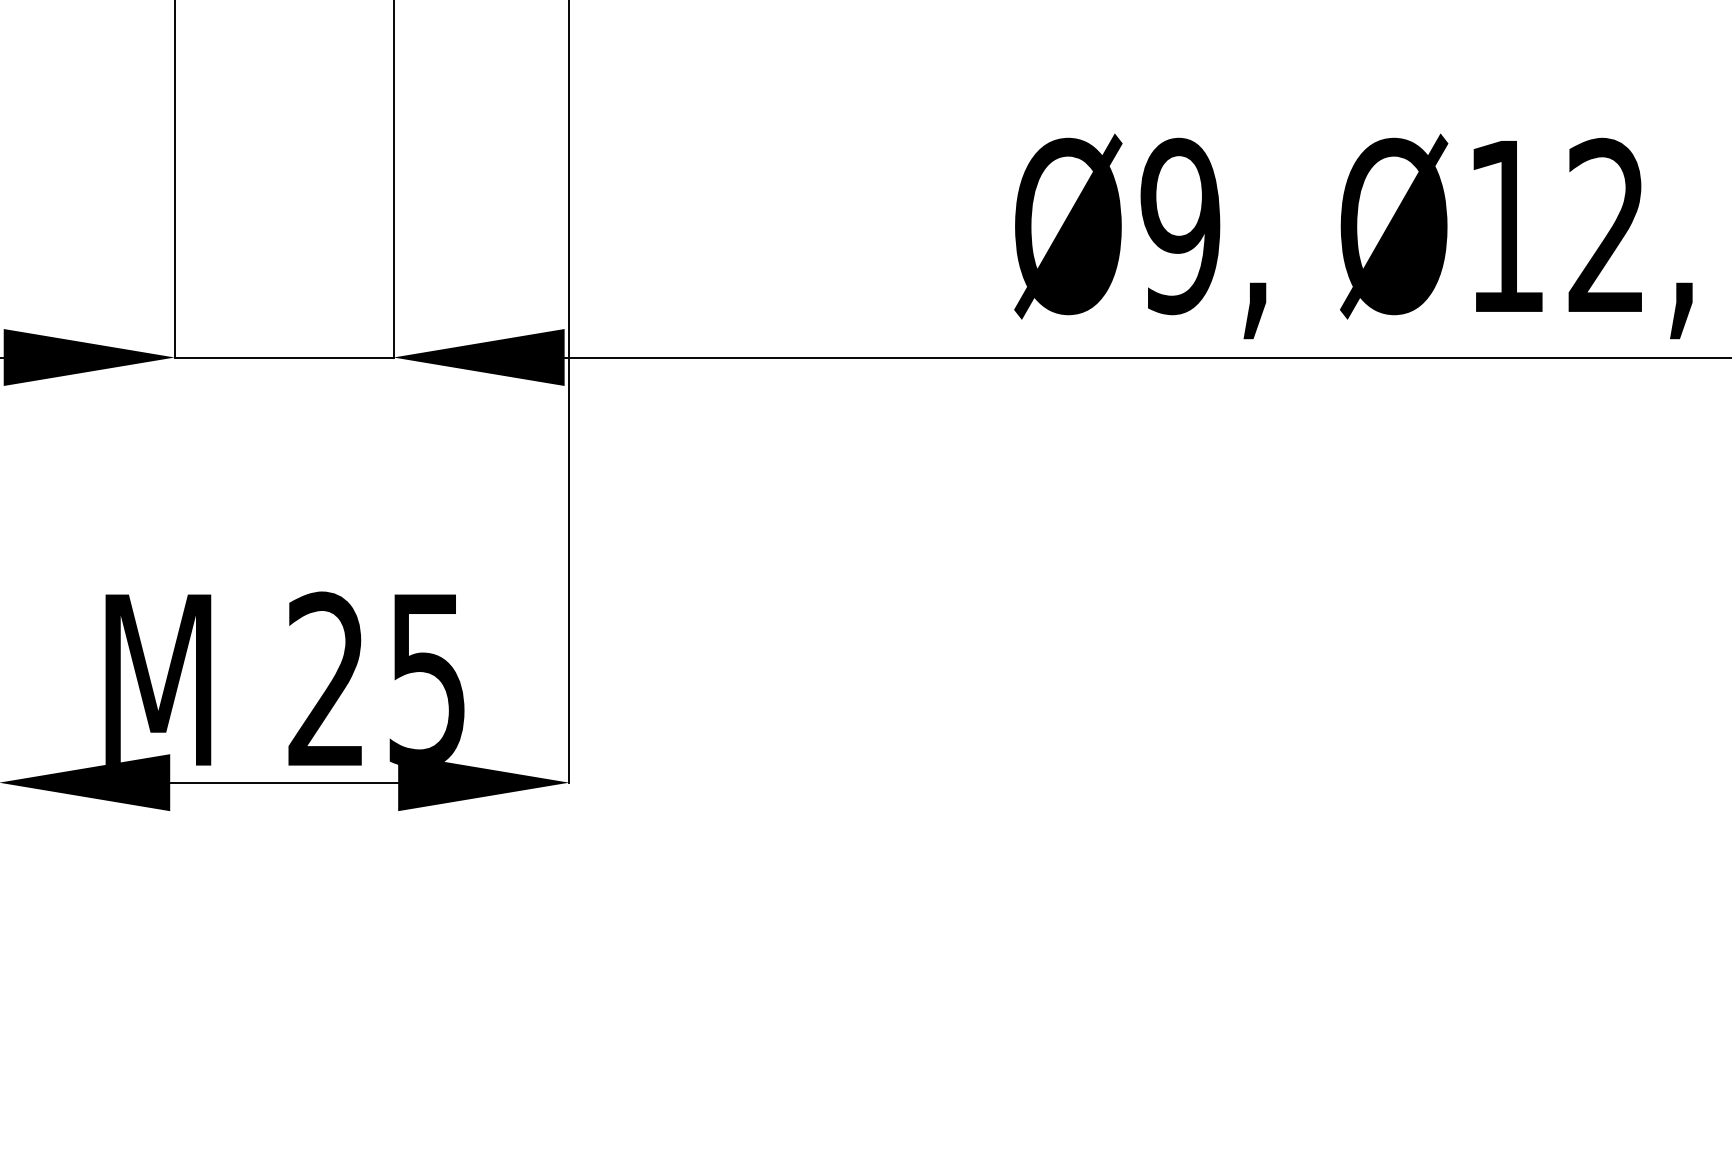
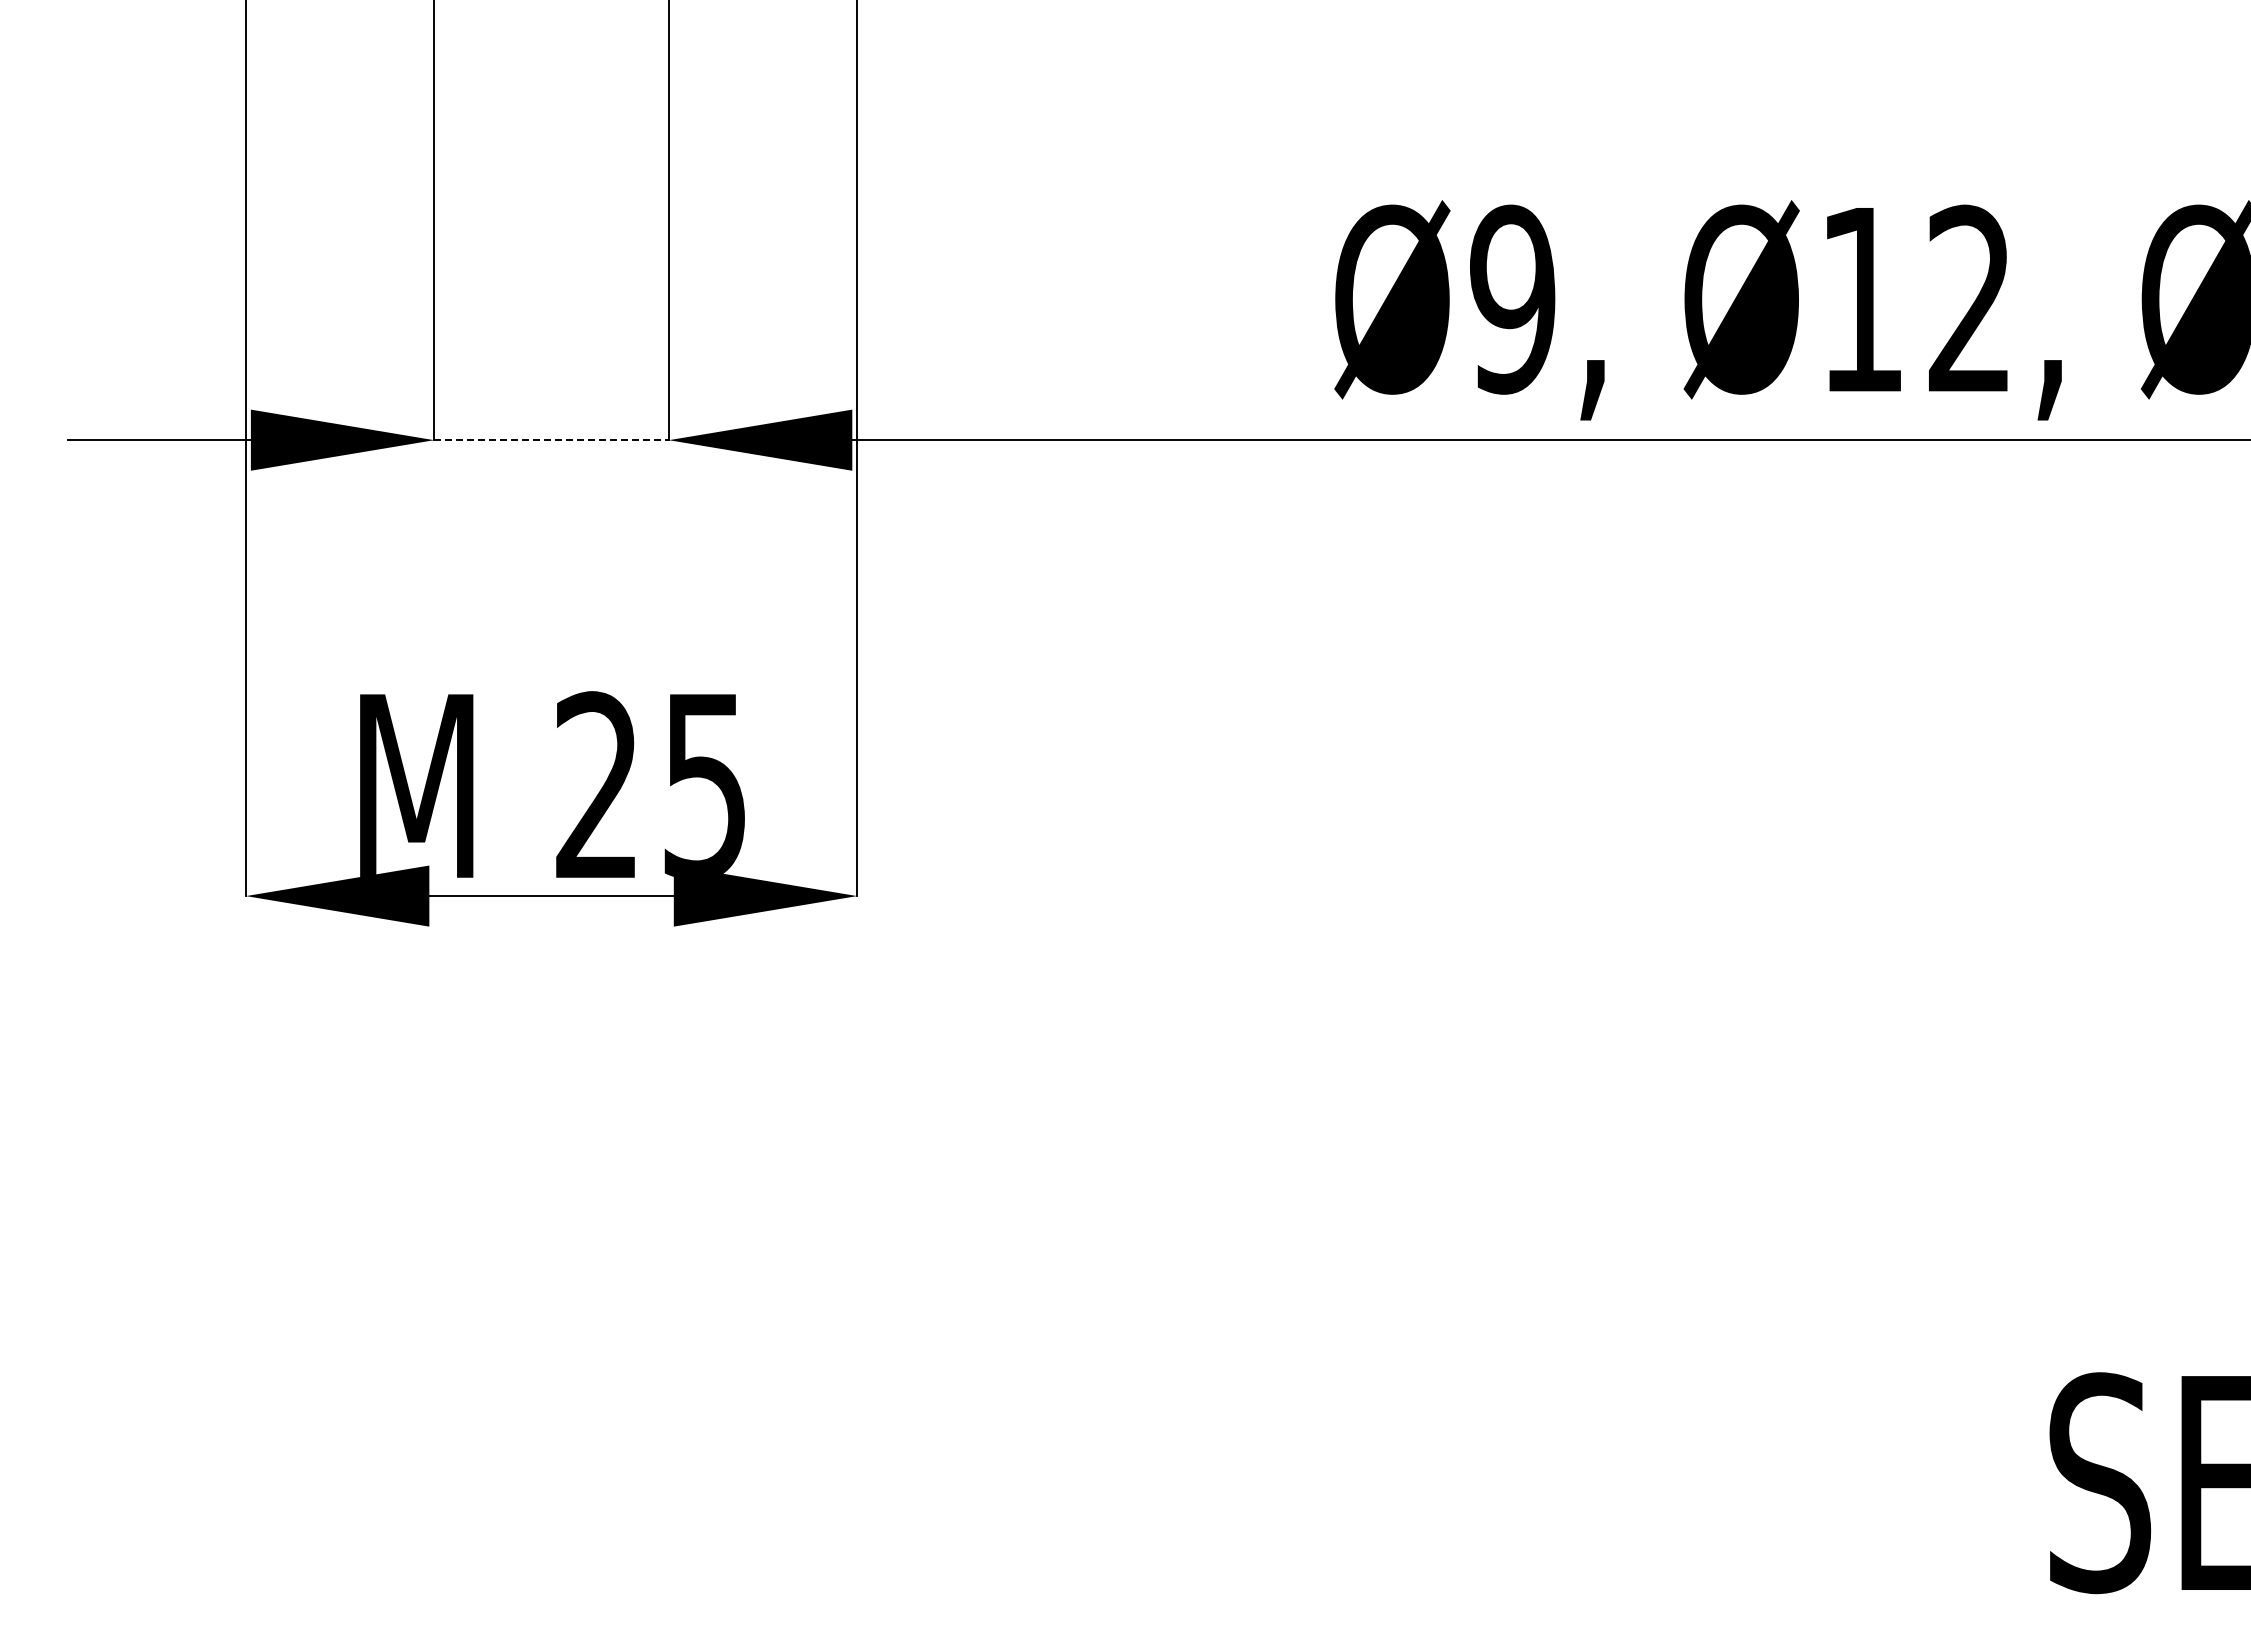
line: (285, 357) -> (552, 440), solid -> dashed

